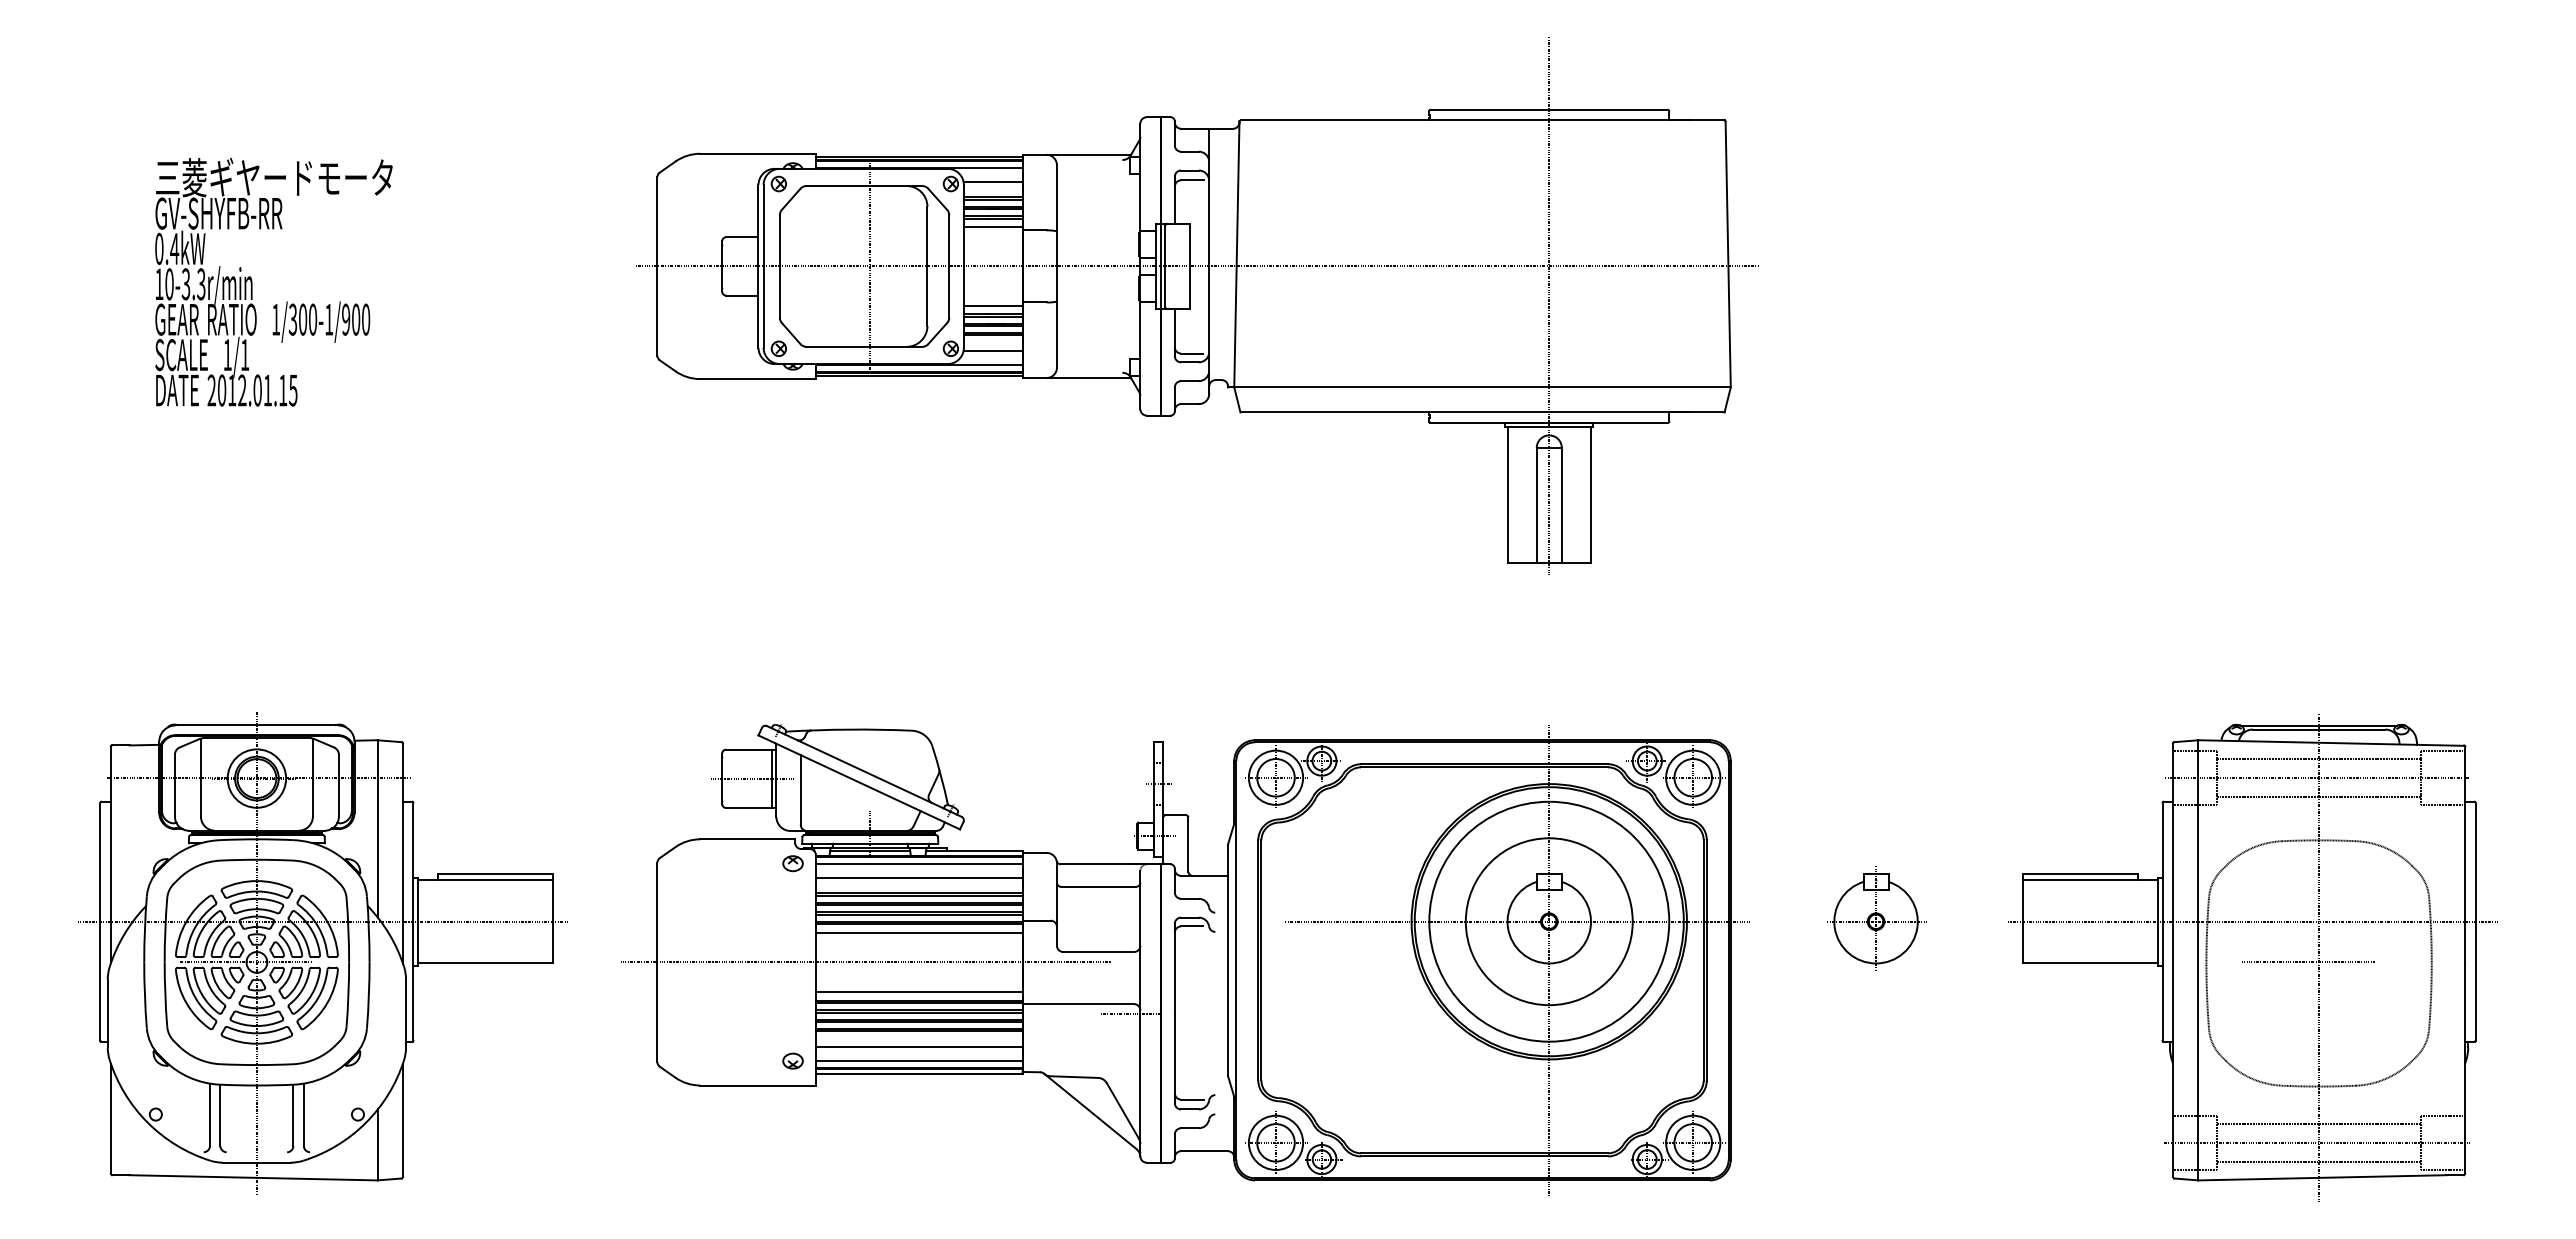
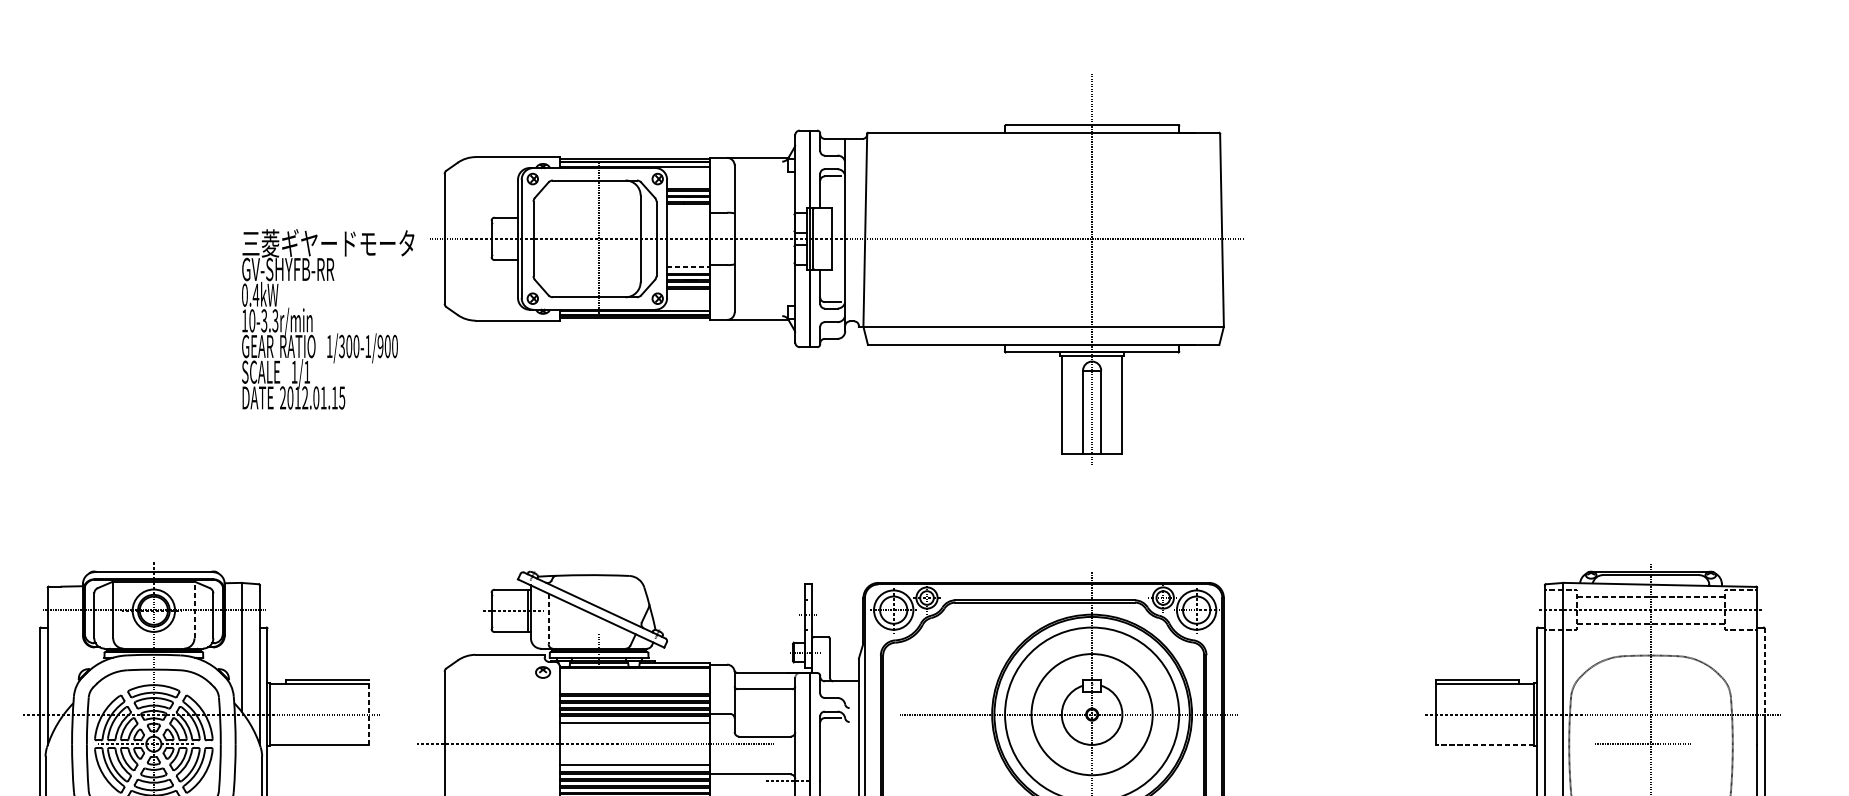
line: (992, 182) -> (687, 177), removed
line: (992, 227) -> (687, 210), removed
text: (273, 281) -> (327, 318), moved
line: (993, 305) -> (688, 267), solid -> dashed
line: (992, 350) -> (687, 299), removed
line: (312, 777) -> (194, 609), solid -> dashed
line: (800, 789) -> (548, 618), solid -> dashed
line: (2475, 862) -> (1764, 671), solid -> dashed
line: (919, 863) -> (634, 672), removed
line: (919, 878) -> (634, 683), removed
line: (553, 918) -> (369, 712), solid -> dashed
part: (1876, 918) -> (1329, 712), removed
line: (2090, 963) -> (1485, 744), solid -> dashed

